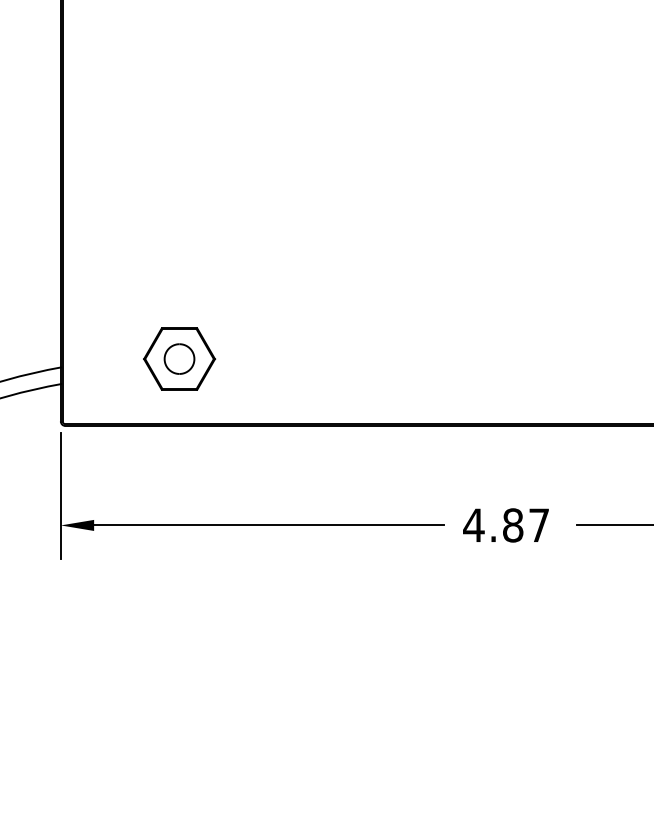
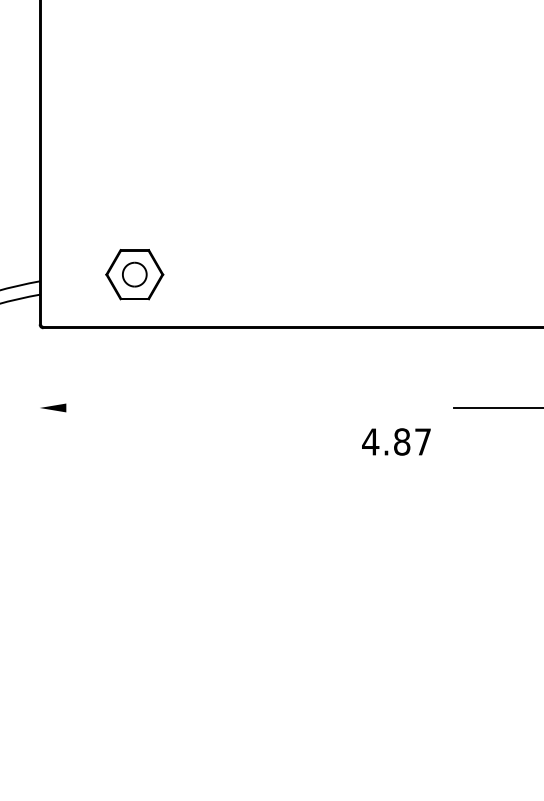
line: (60, 494) -> (39, 383), removed
line: (269, 524) -> (206, 407), removed
text: (506, 524) -> (396, 441), moved

